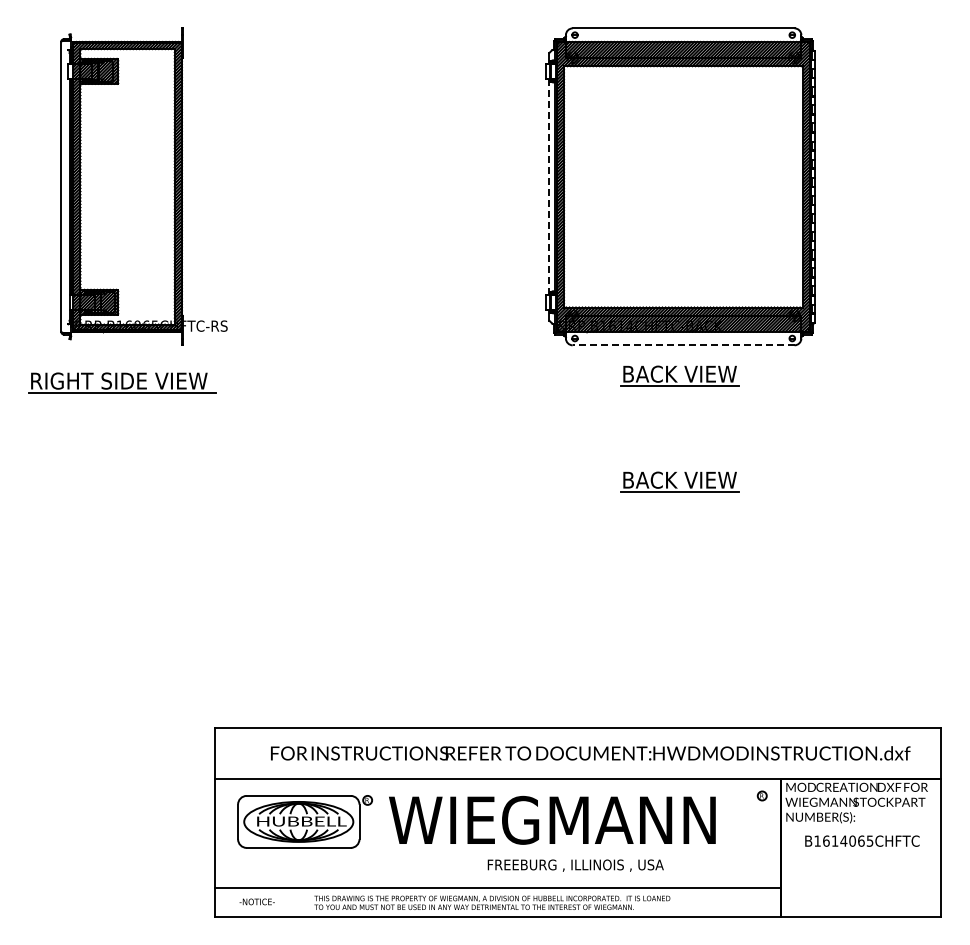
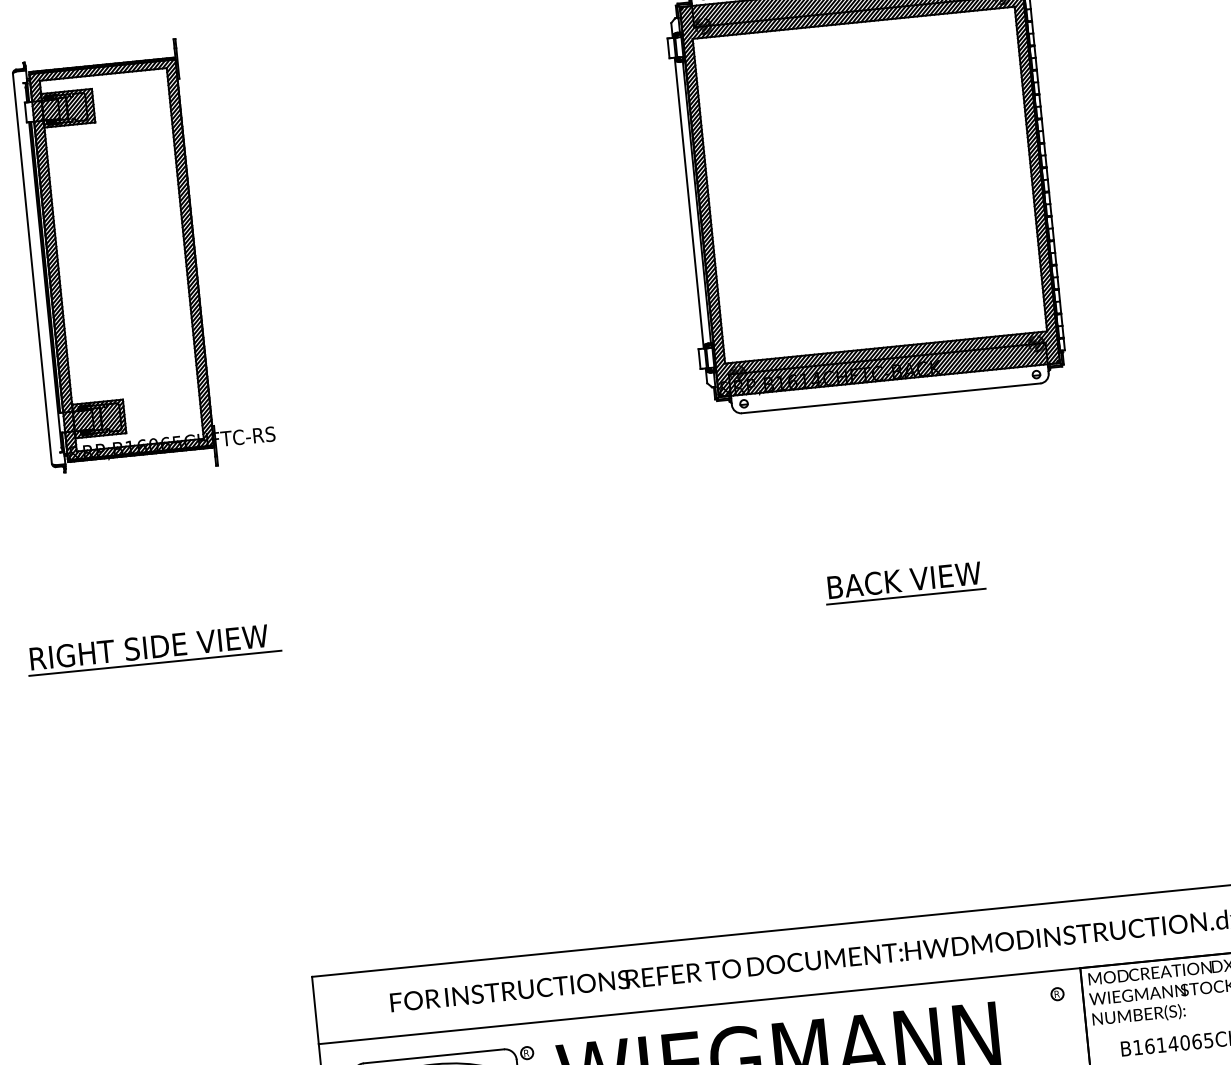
line: (549, 186) -> (689, 202), dashed -> solid
line: (683, 345) -> (891, 398), dashed -> solid
part: (679, 375) -> (889, 439), removed
part: (122, 382) -> (153, 648), moved

